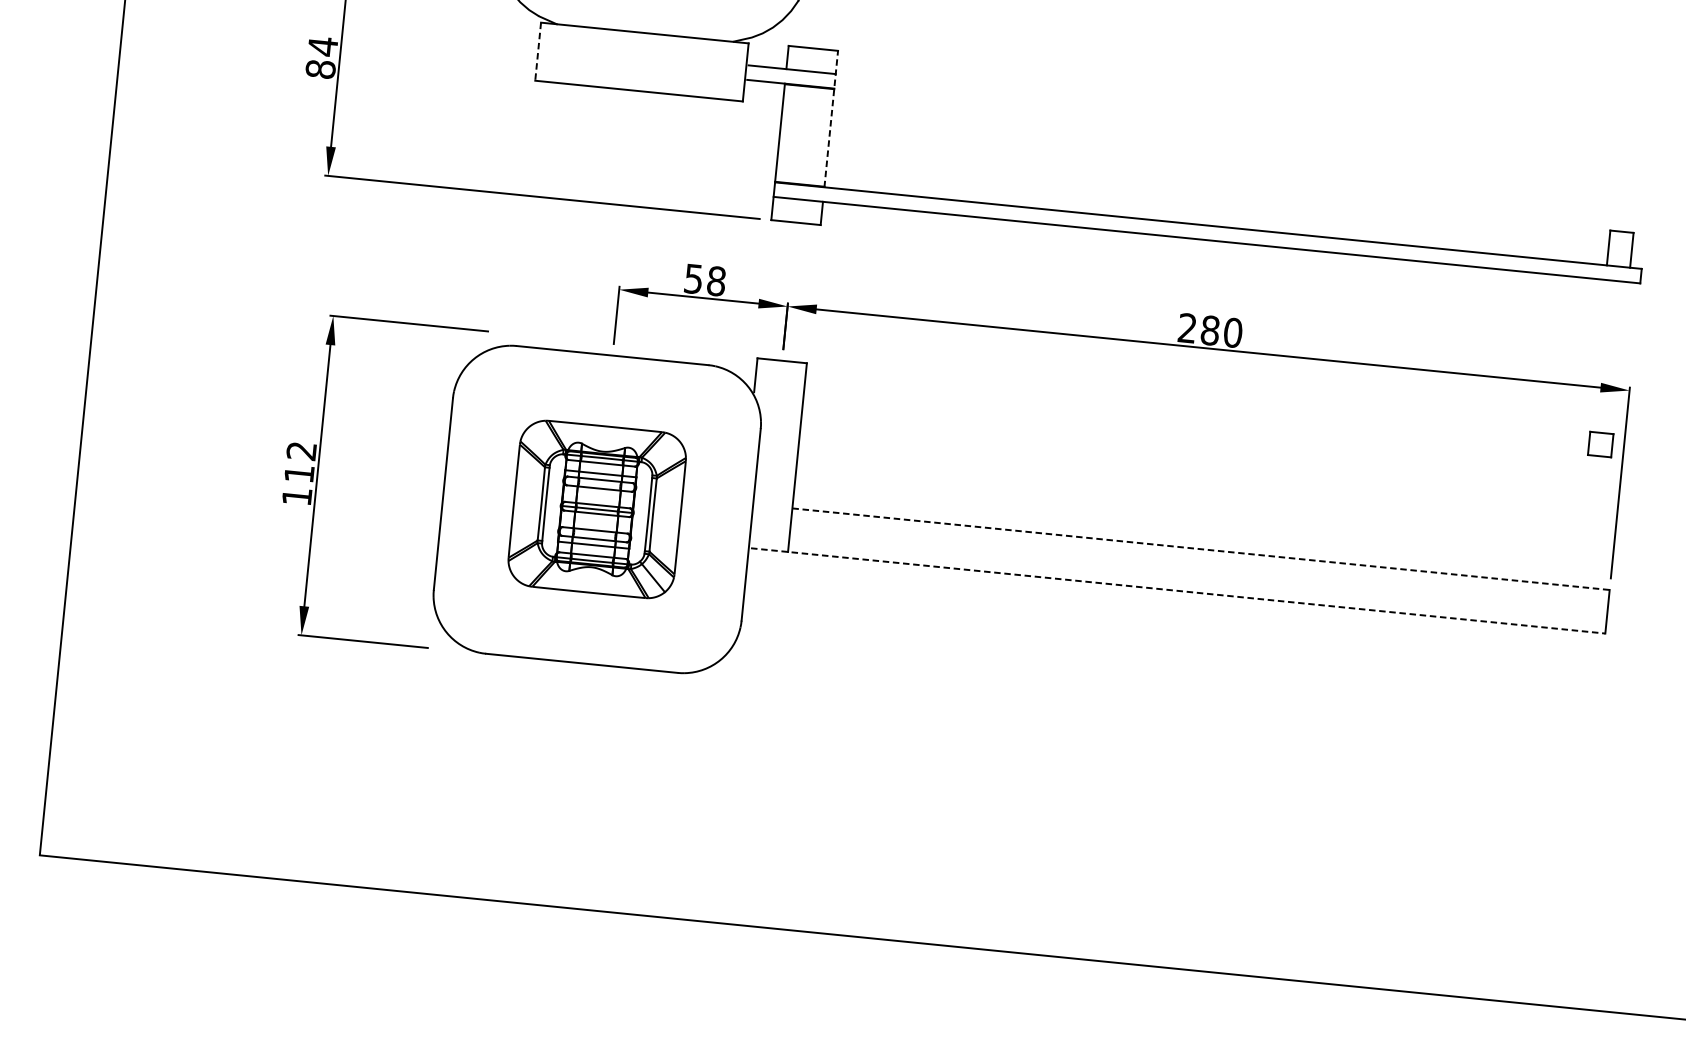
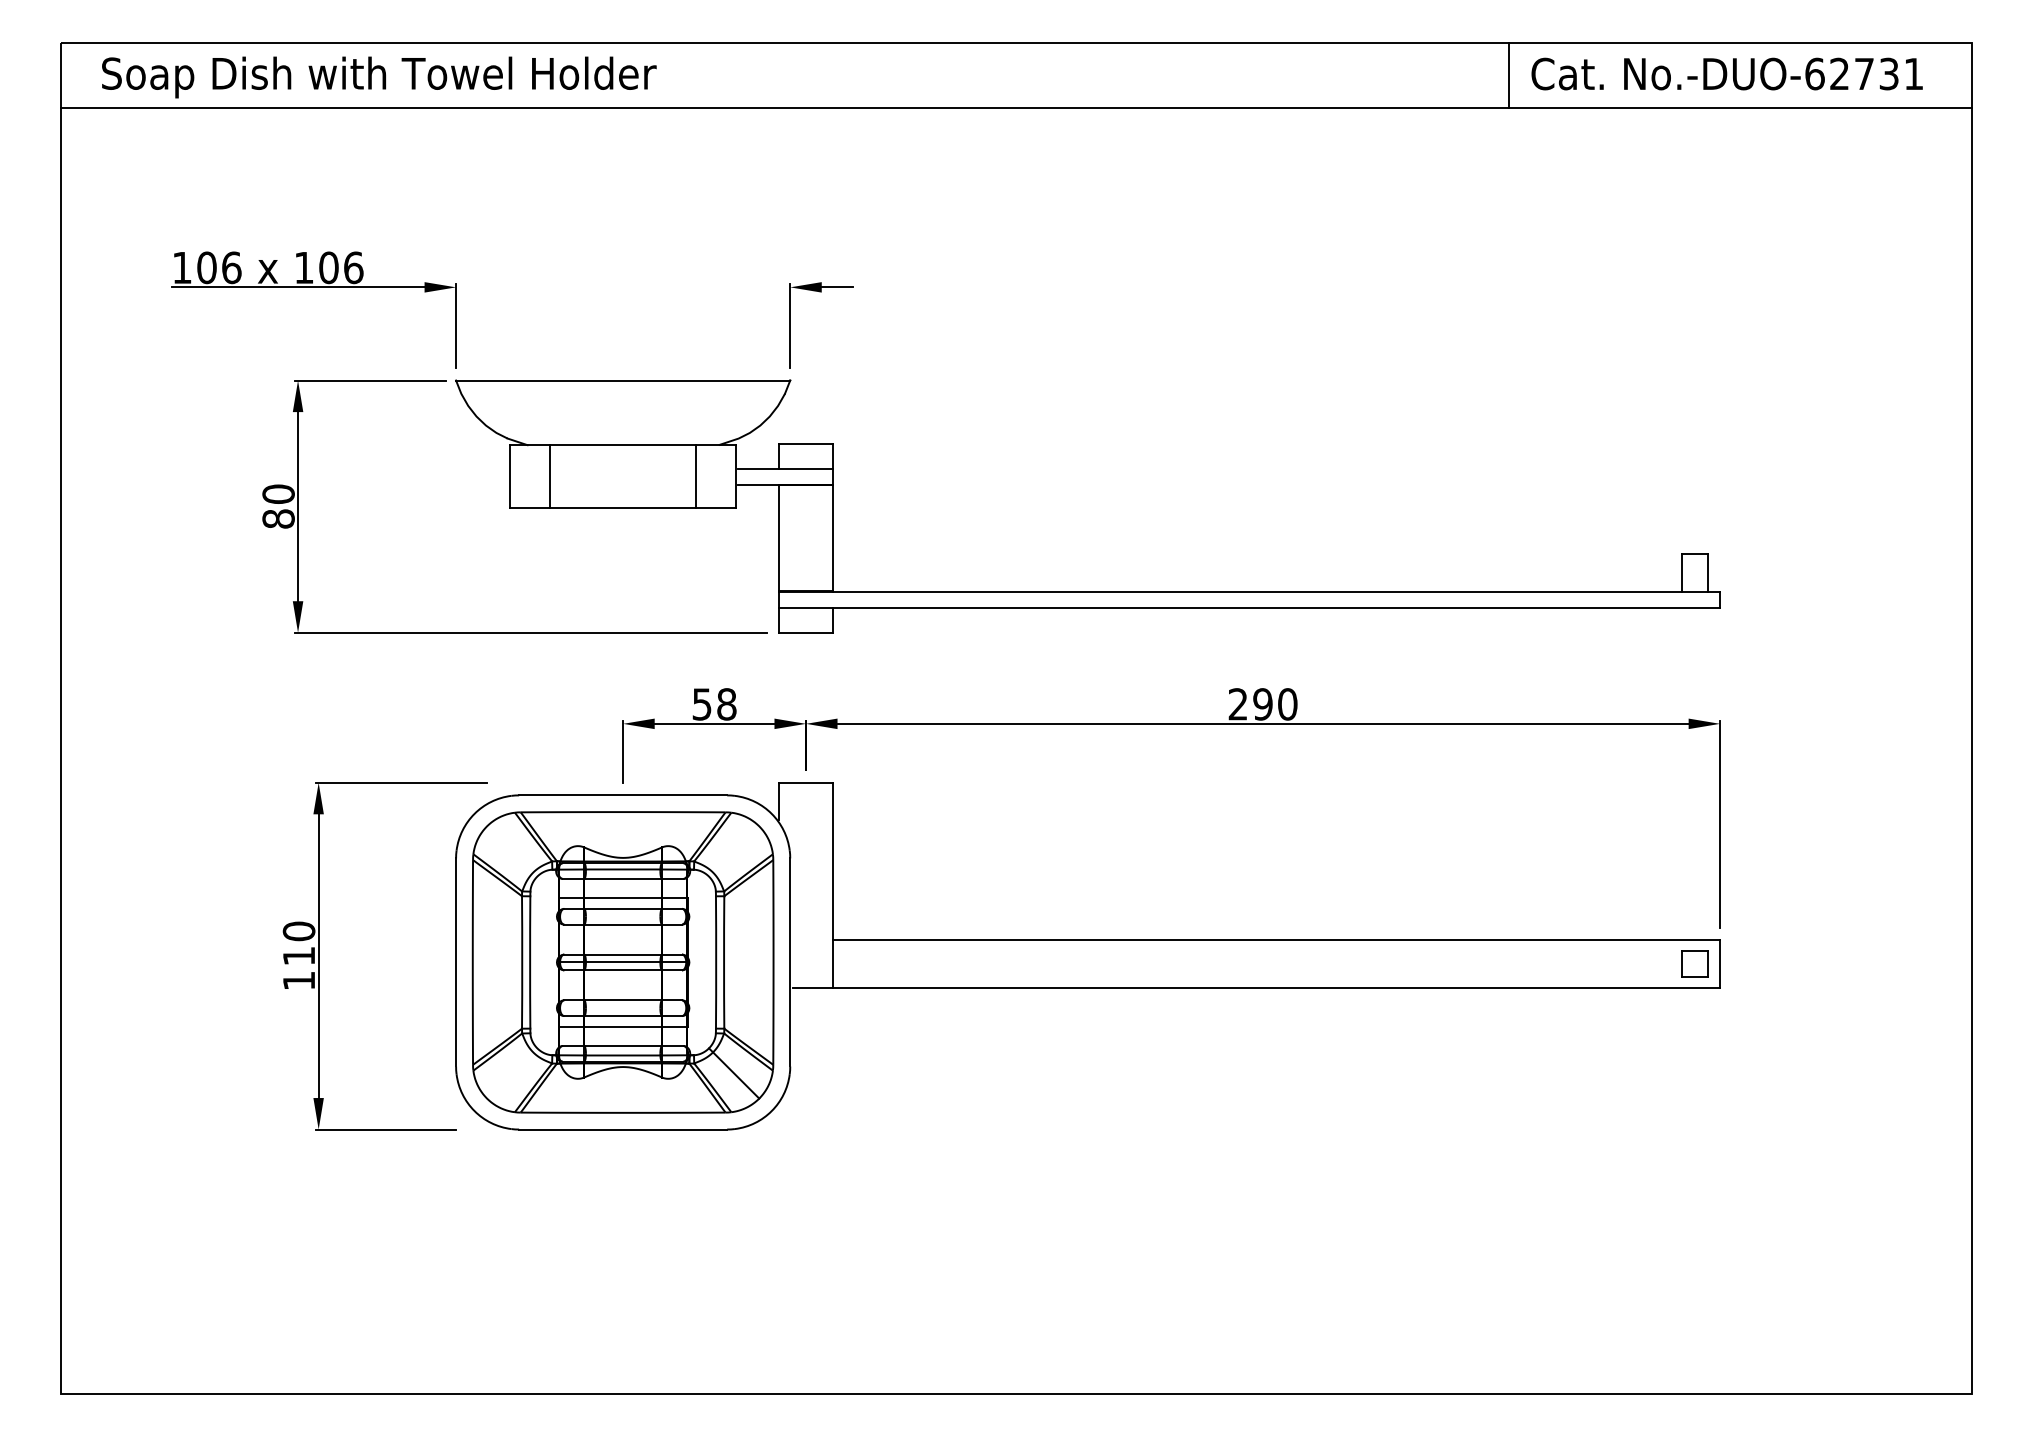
text: (322, 46) -> (278, 494), 84 -> 80
line: (538, 51) -> (510, 476), dashed -> solid
line: (574, 55) -> (549, 476), added
line: (709, 68) -> (696, 476), added
line: (831, 118) -> (832, 517), dashed -> solid
text: (1209, 330) -> (1262, 704), 280 -> 290
part: (1600, 444) -> (1694, 963), moved
text: (301, 451) -> (298, 931), 112 -> 110
part: (596, 509) -> (622, 962), size x1.67
line: (1201, 549) -> (1276, 940), dashed -> solid
line: (1178, 590) -> (1256, 987), dashed -> solid

